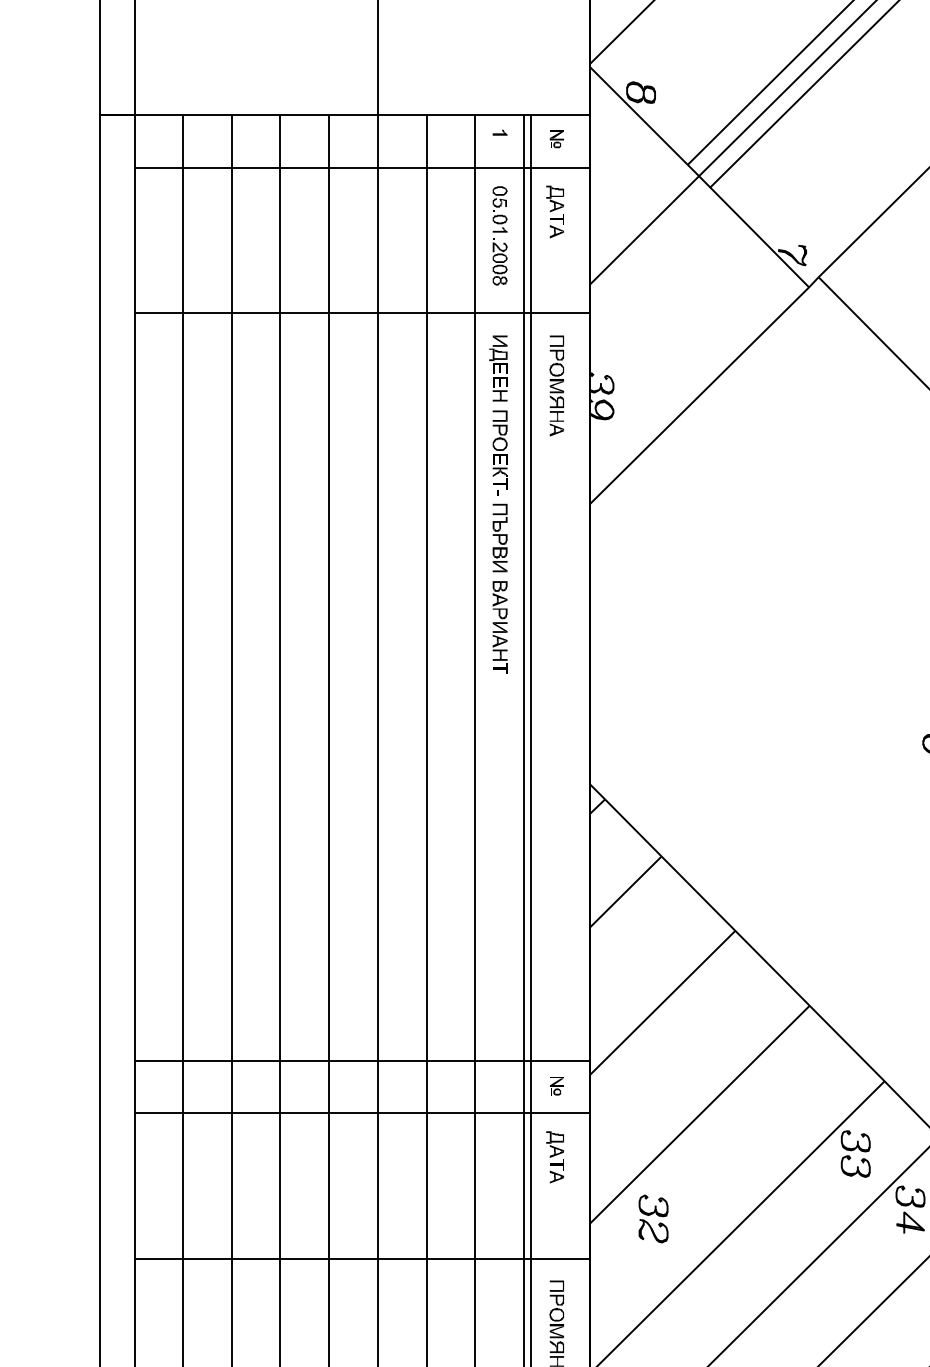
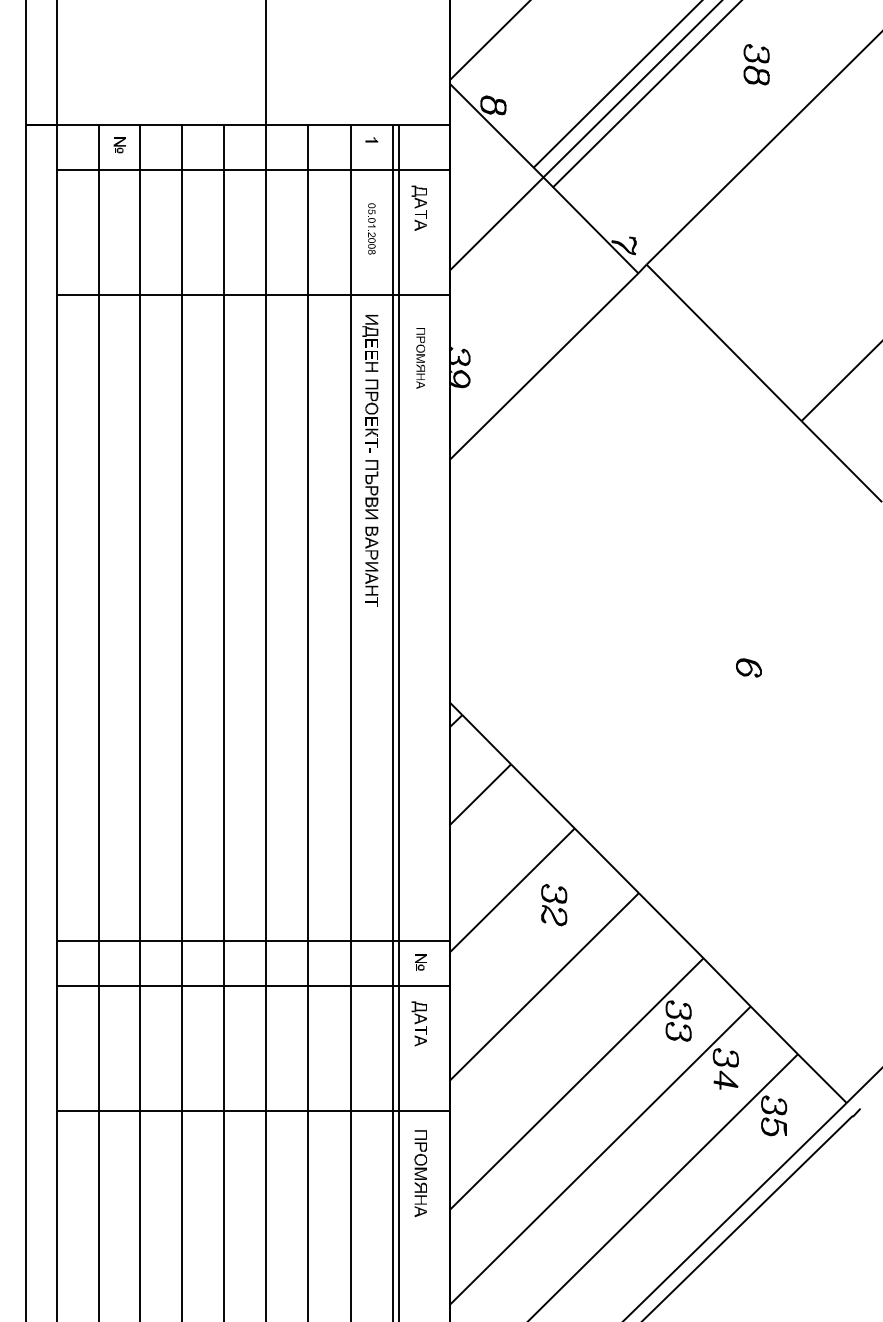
part: (556, 139) -> (119, 145), moved
part: (499, 235) -> (371, 228), size x0.6
part: (556, 386) -> (420, 358), size x0.7
part: (653, 1219) -> (554, 905), moved

